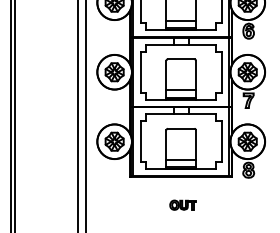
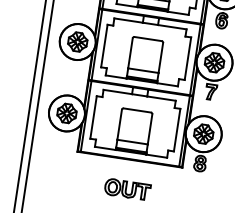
part: (182, 204) -> (126, 188), size x1.67

